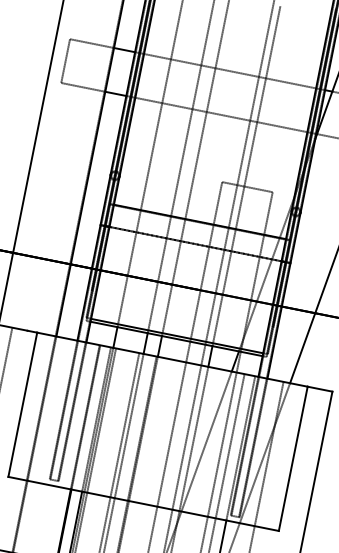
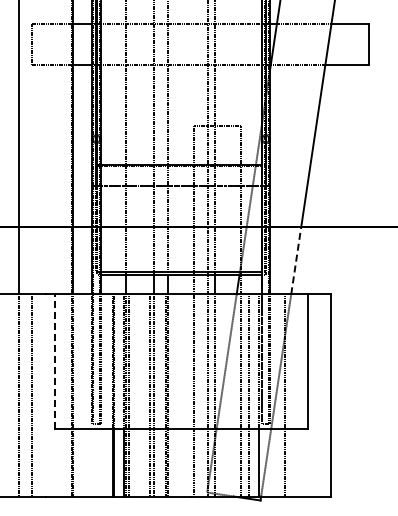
line: (302, 348) -> (296, 260), solid -> dashed
line: (22, 404) -> (54, 361), solid -> dashed

